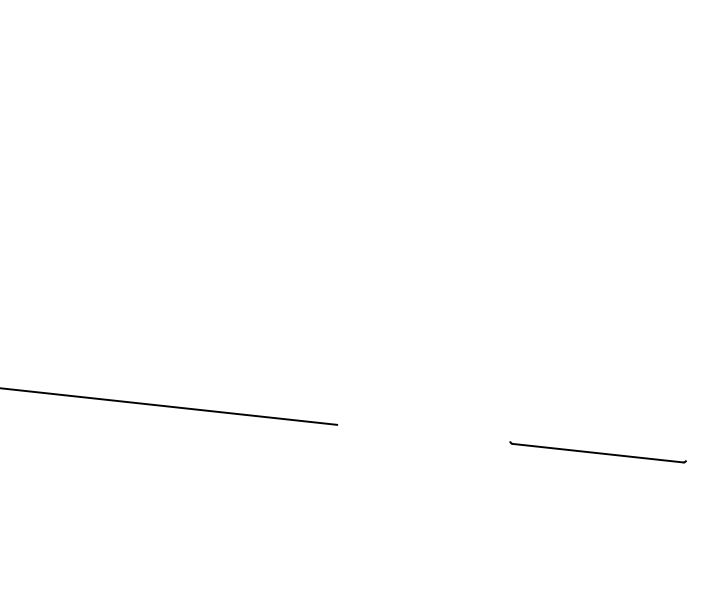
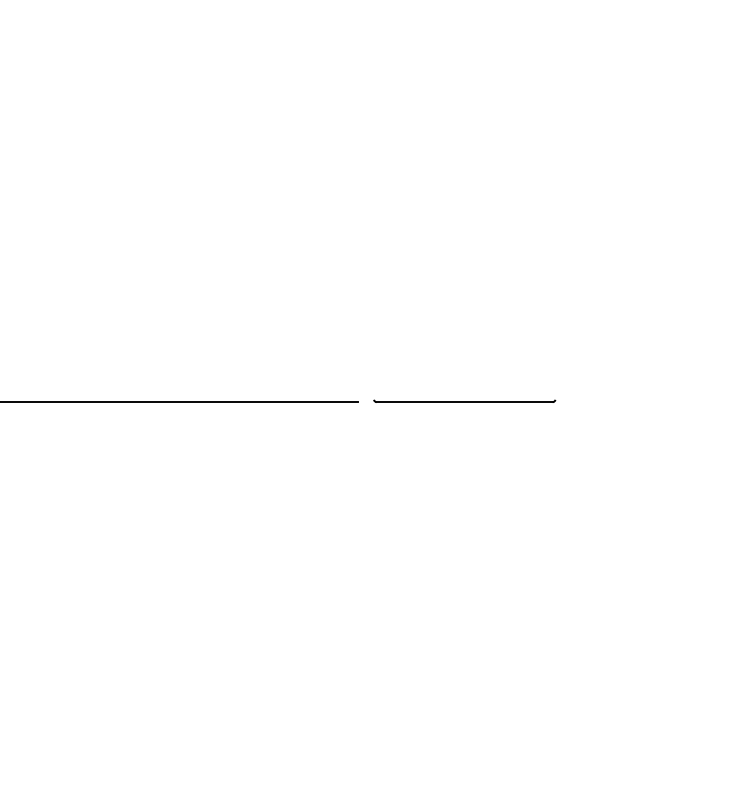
part: (597, 451) -> (464, 400), moved

